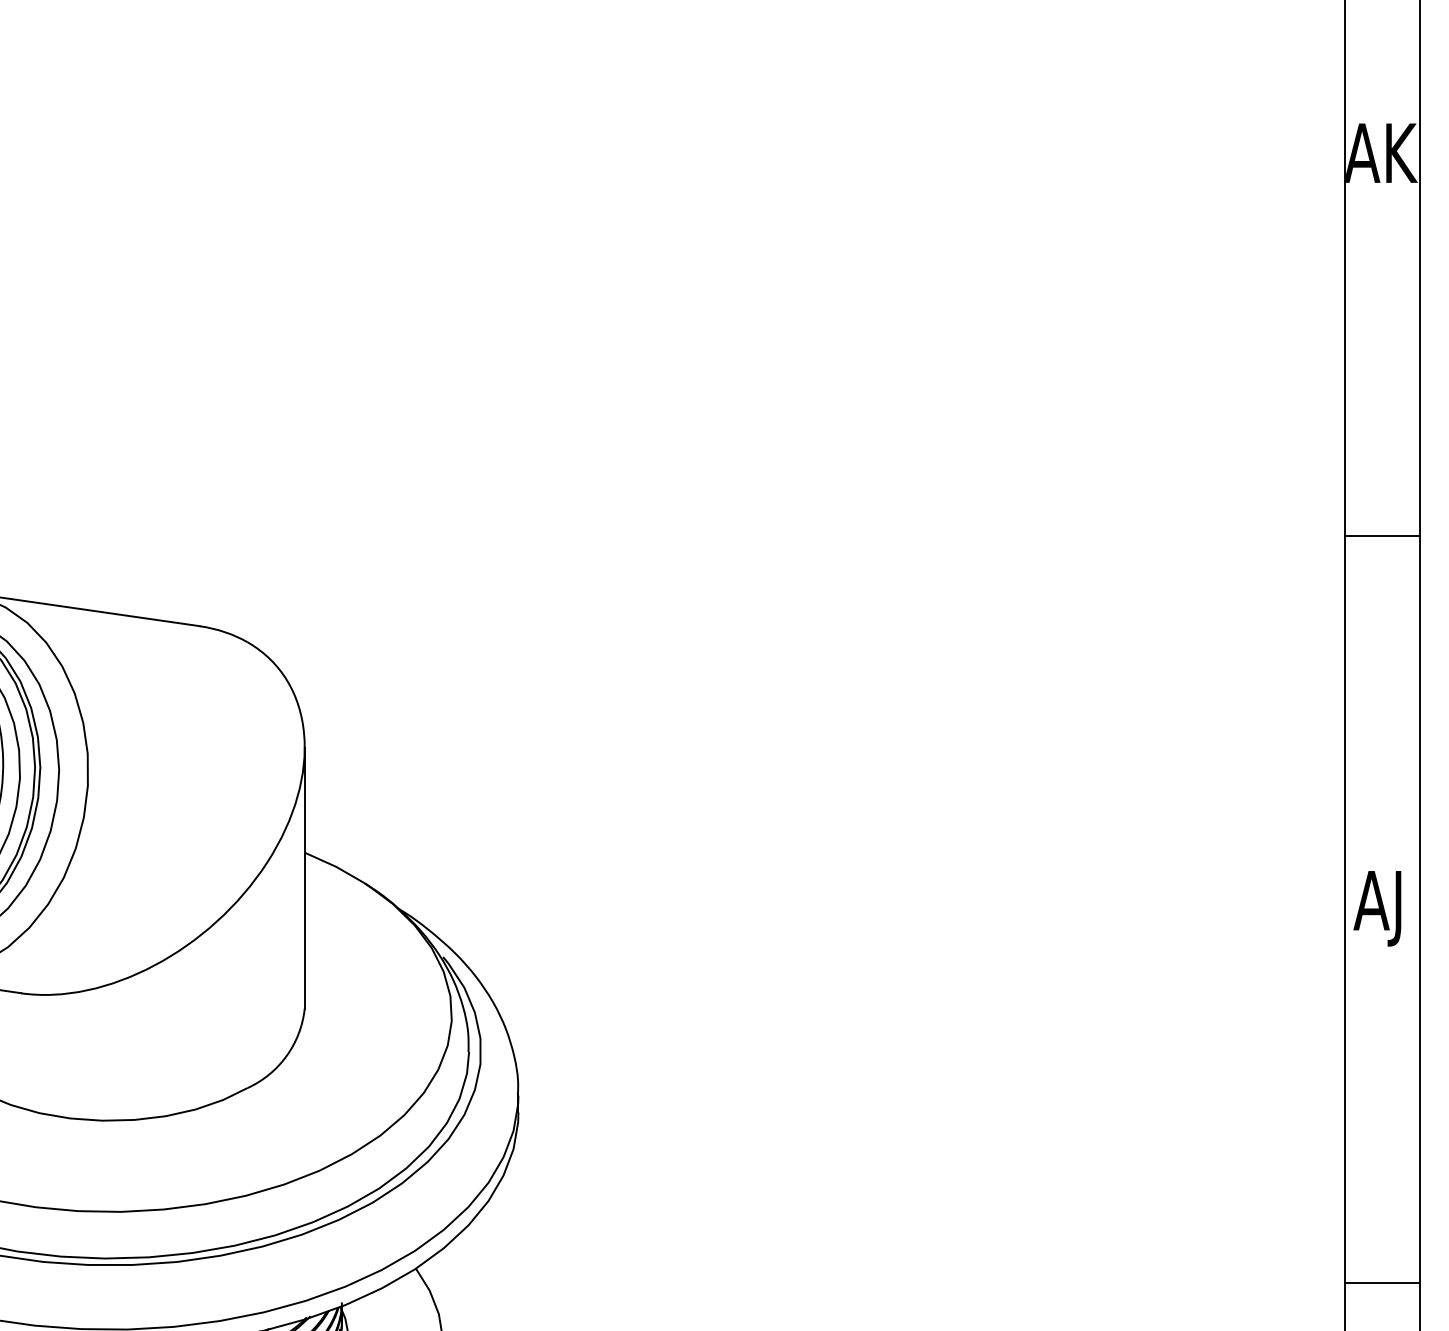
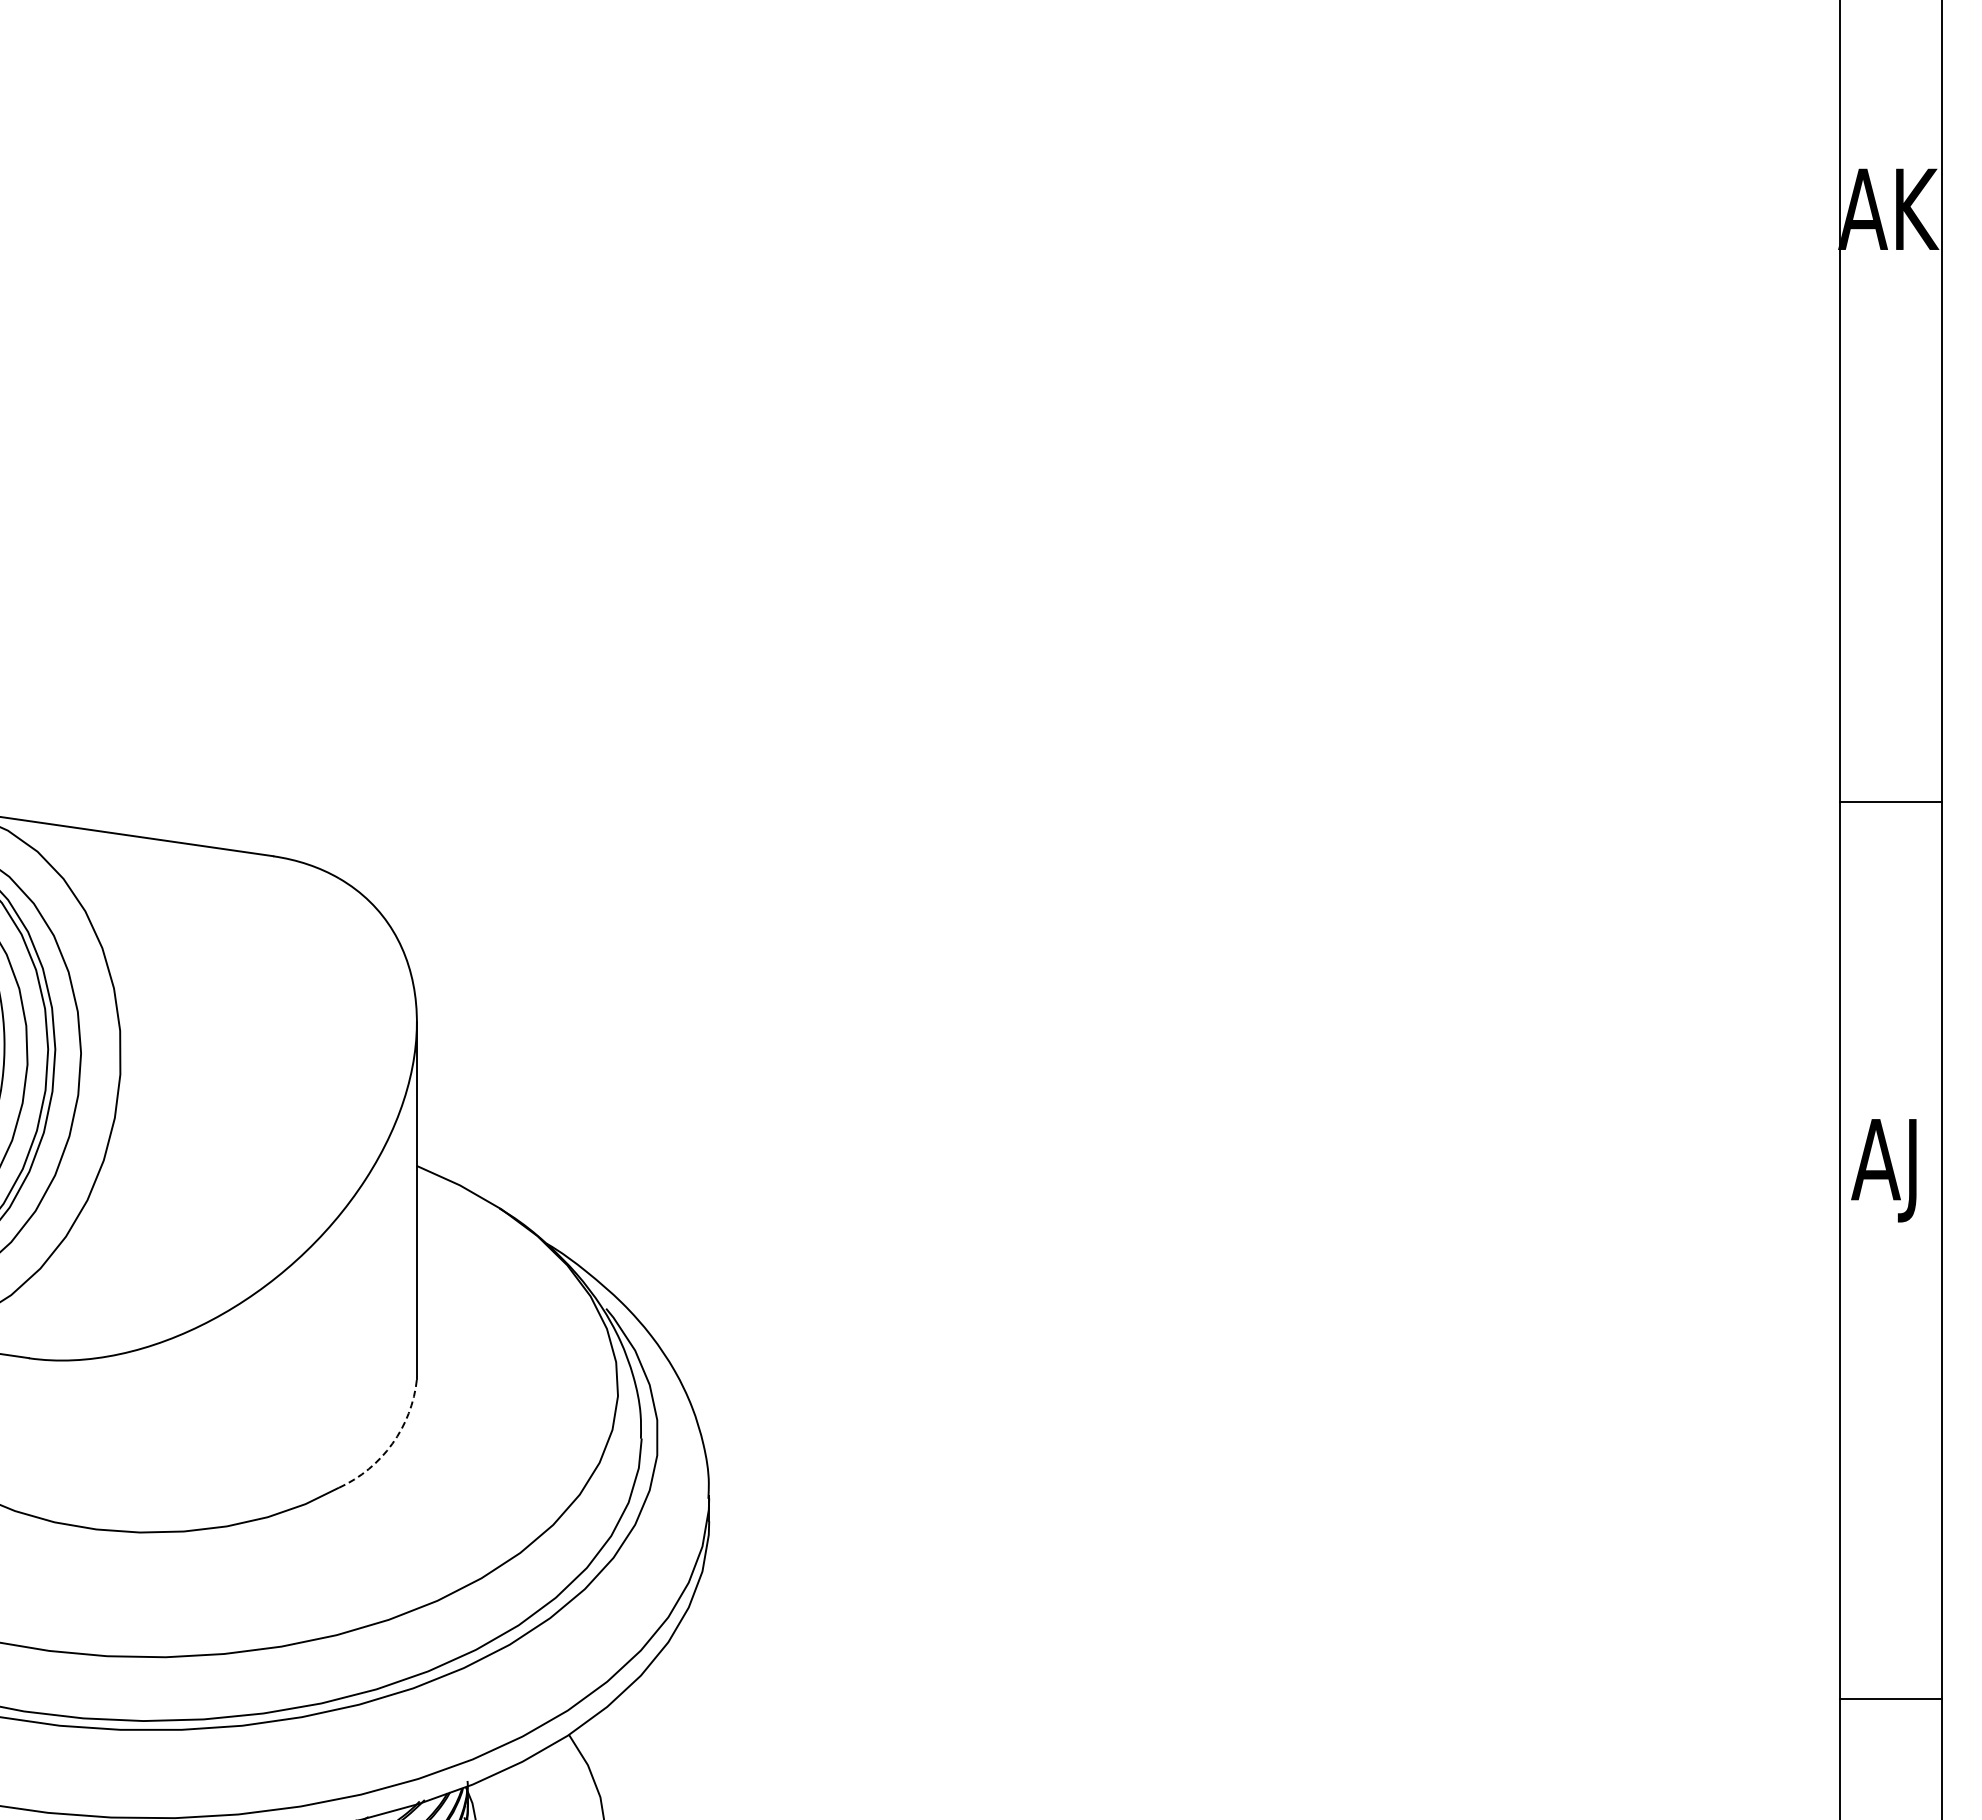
line: (1382, 535) -> (1891, 802), moved
text: (1377, 908) -> (1883, 1170), moved
arc: (286, 1055) -> (392, 1443), solid -> dashed
line: (1382, 1282) -> (1891, 1698), moved

